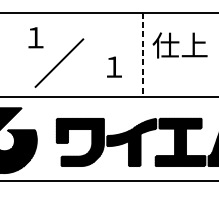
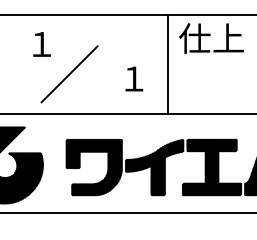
text: (180, 45) -> (211, 38), moved
line: (143, 54) -> (168, 64), dashed -> solid

